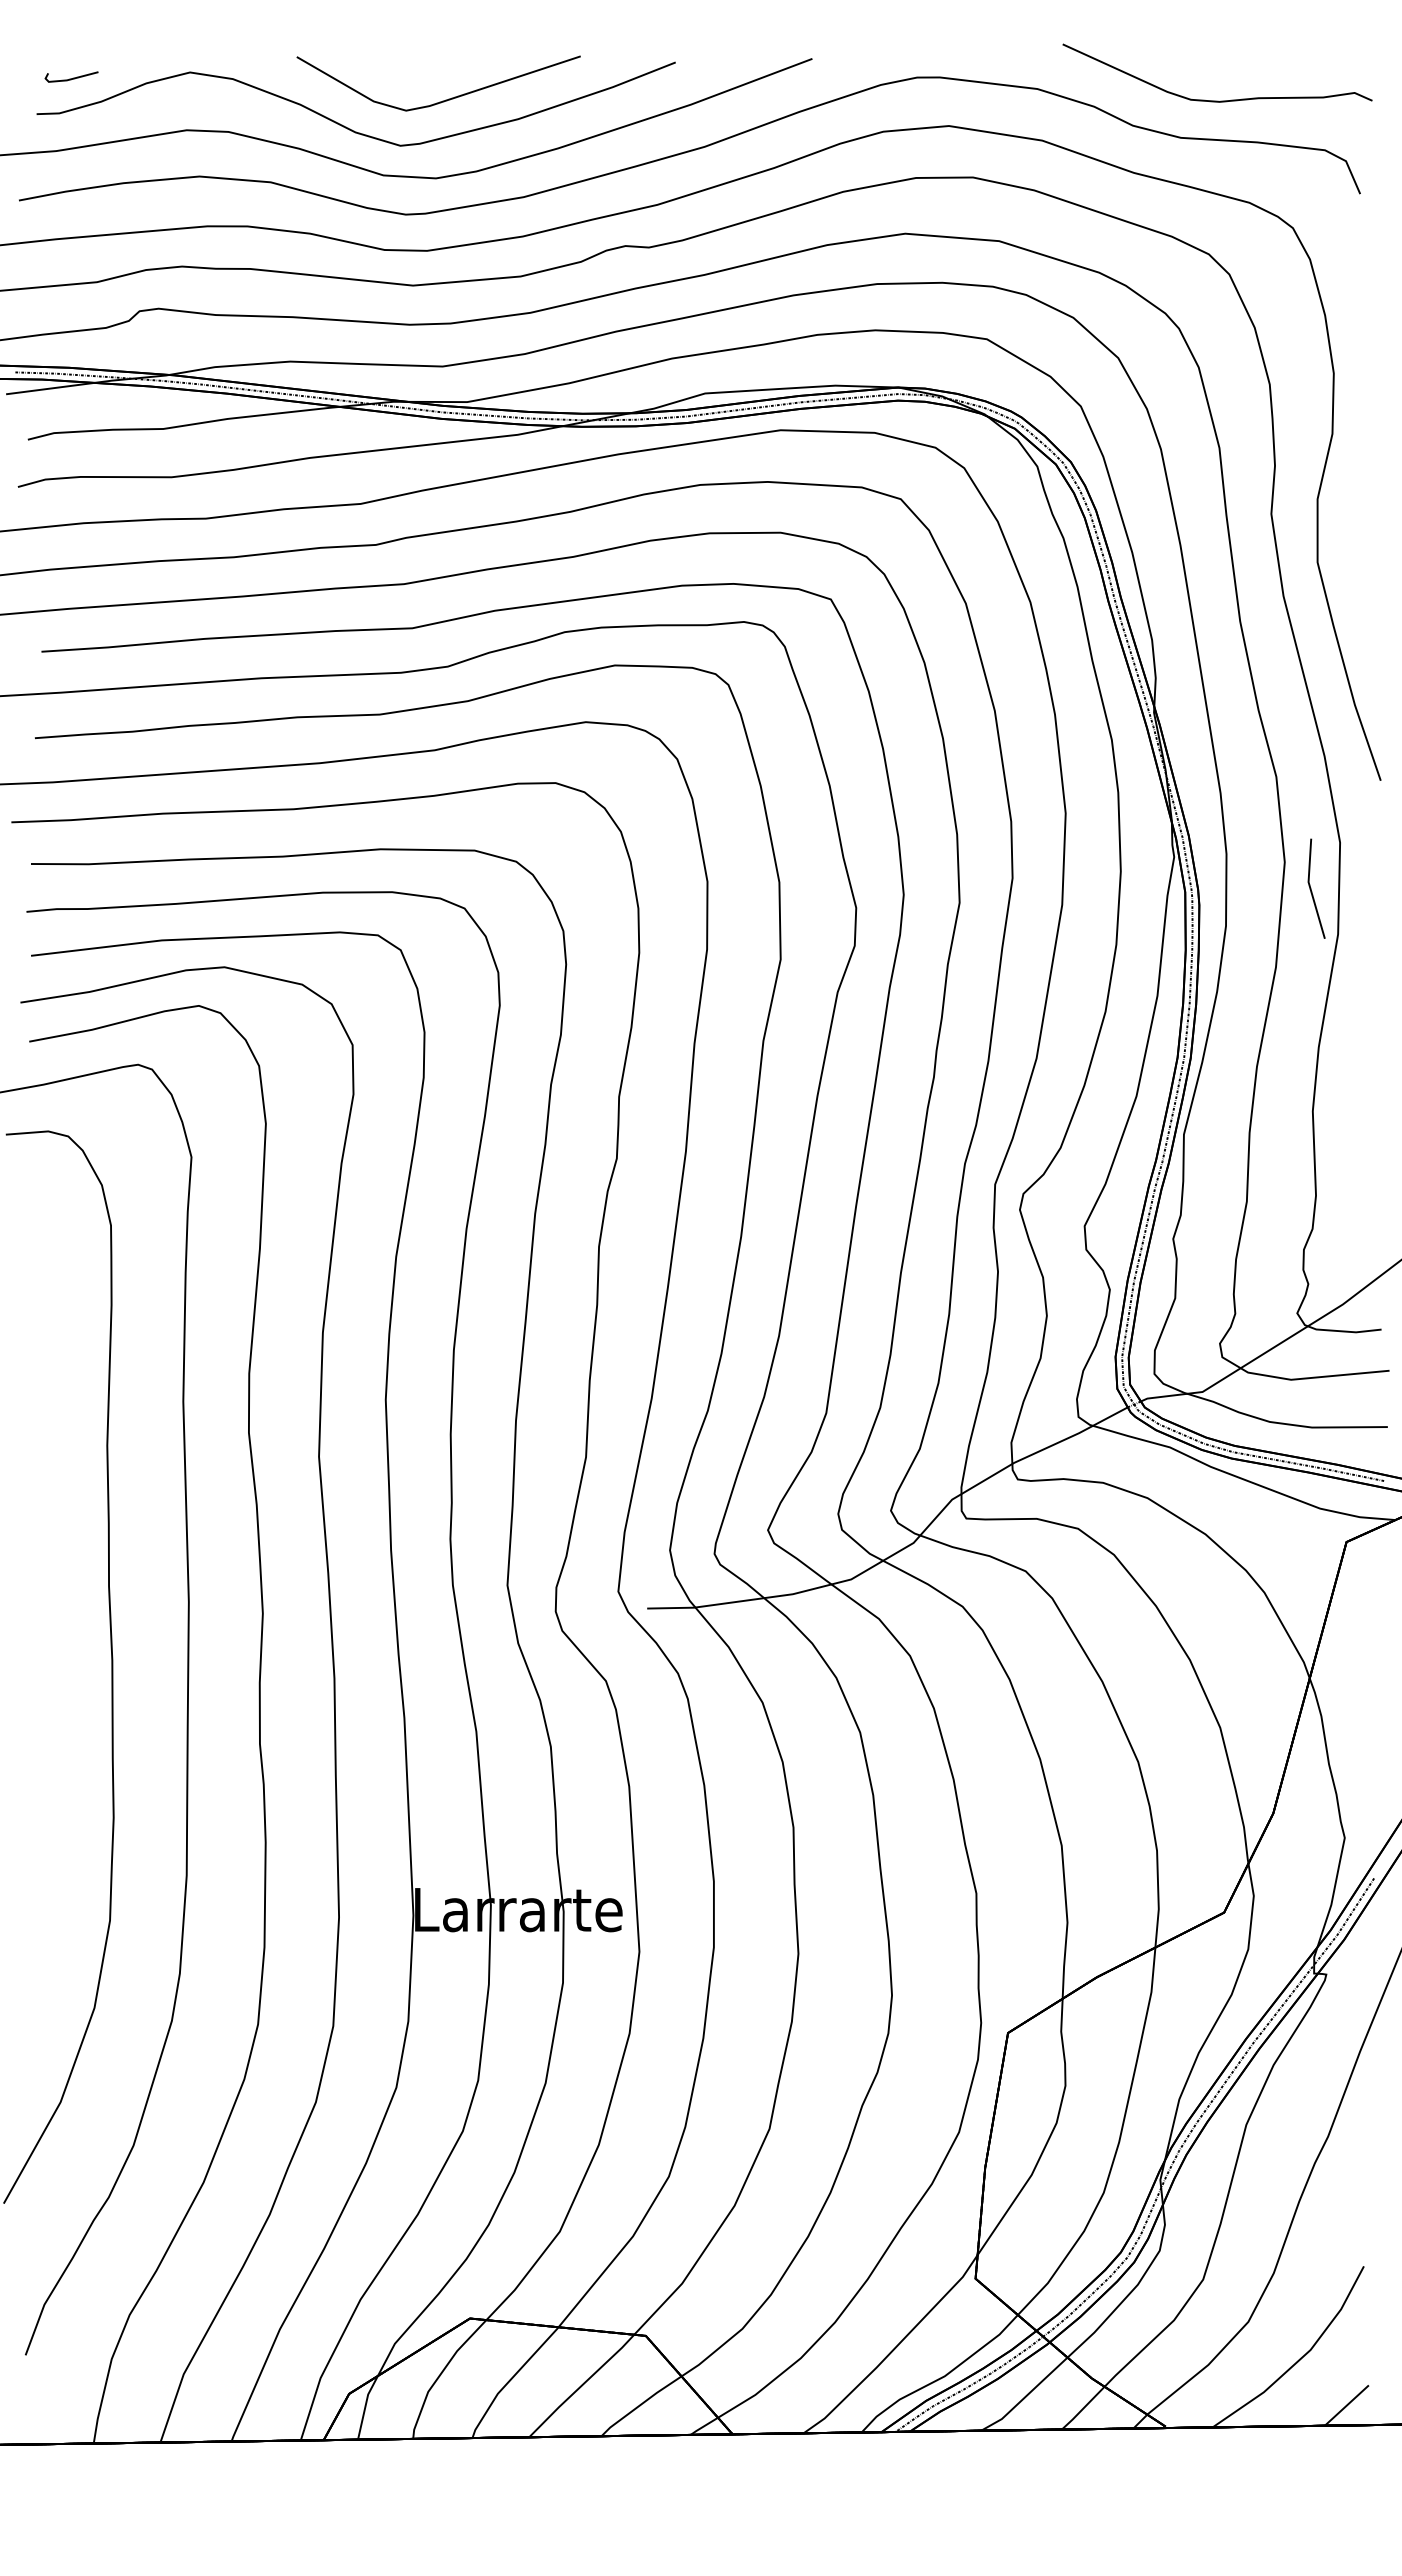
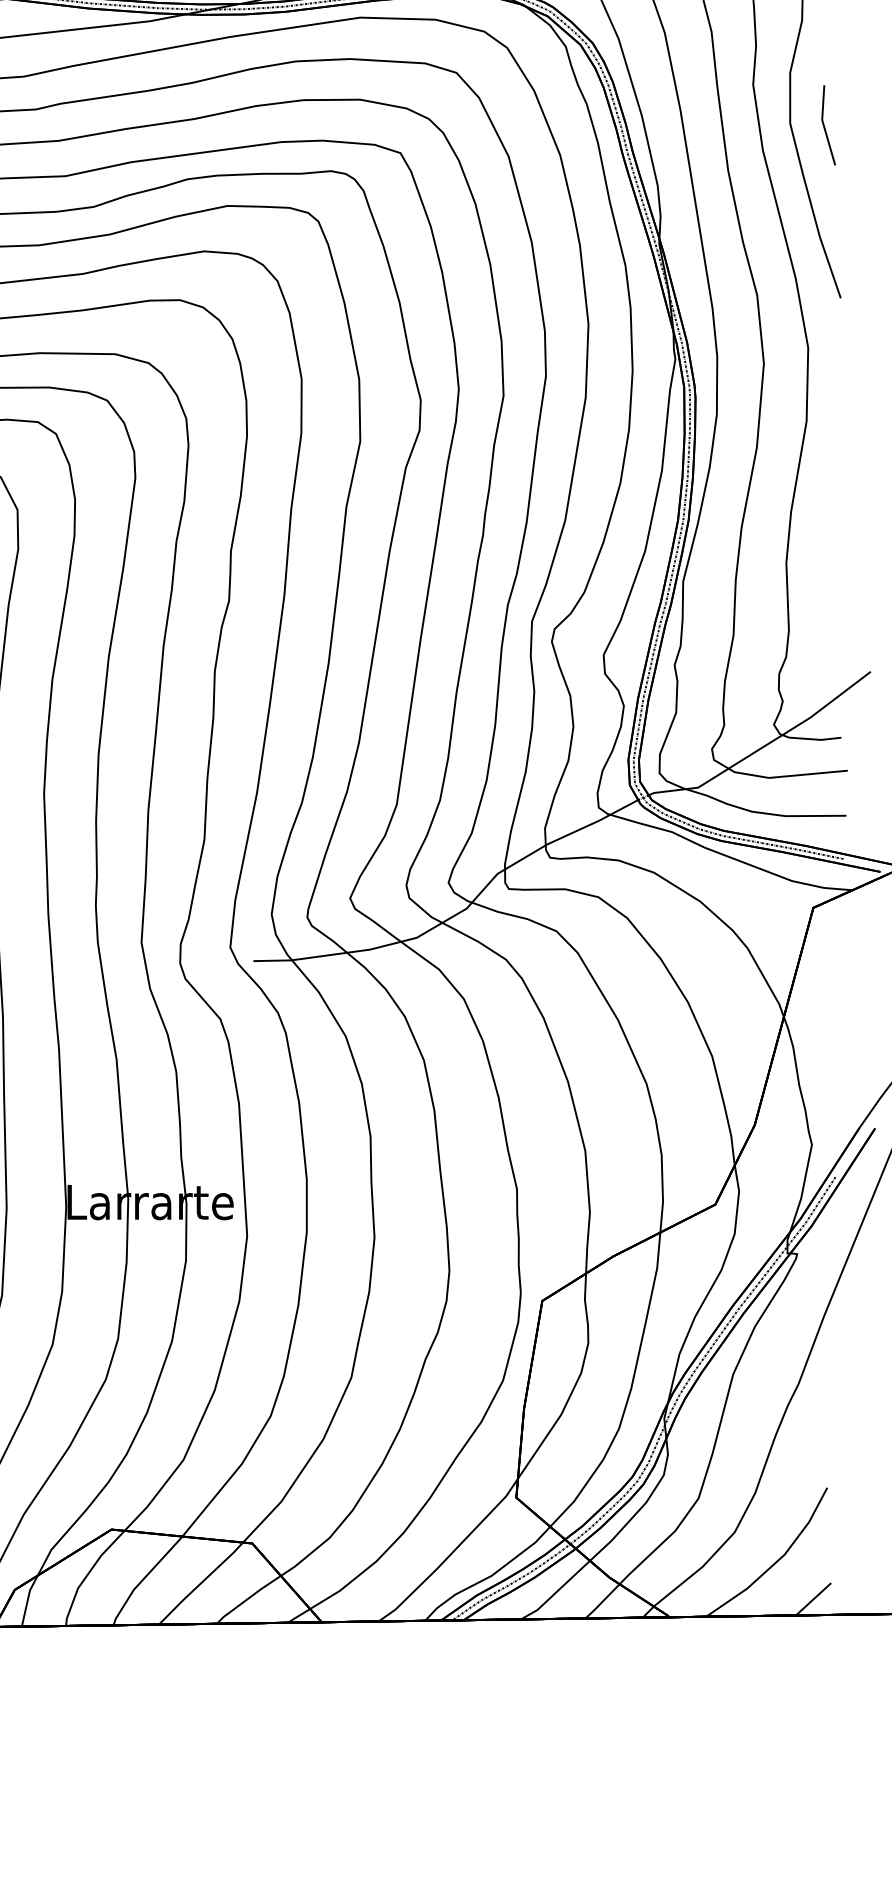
line: (1311, 888) -> (824, 125), moved

